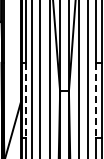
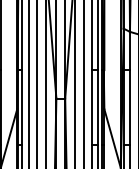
line: (26, 100) -> (22, 107), dashed -> solid
line: (95, 100) -> (91, 107), dashed -> solid

